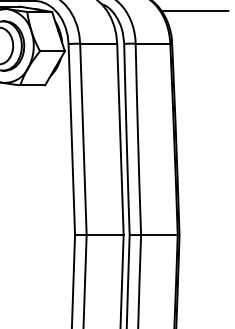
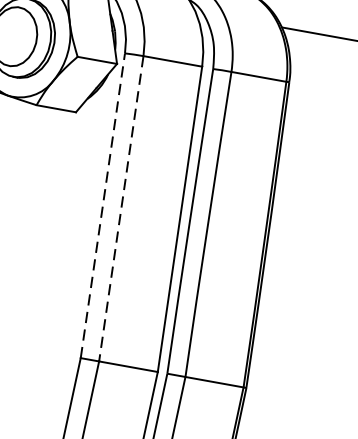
line: (71, 139) -> (102, 205), solid -> dashed
line: (83, 139) -> (121, 209), solid -> dashed

